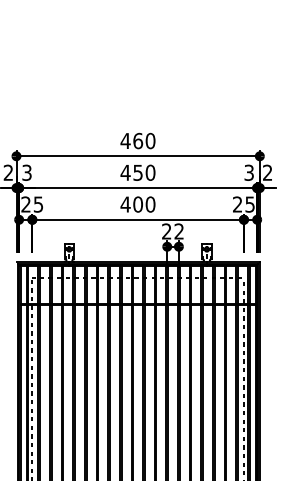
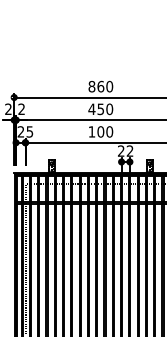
text: (125, 140) -> (91, 86), 460 -> 860
text: (26, 172) -> (21, 109), 3 -> 2
text: (125, 204) -> (91, 131), 400 -> 100

